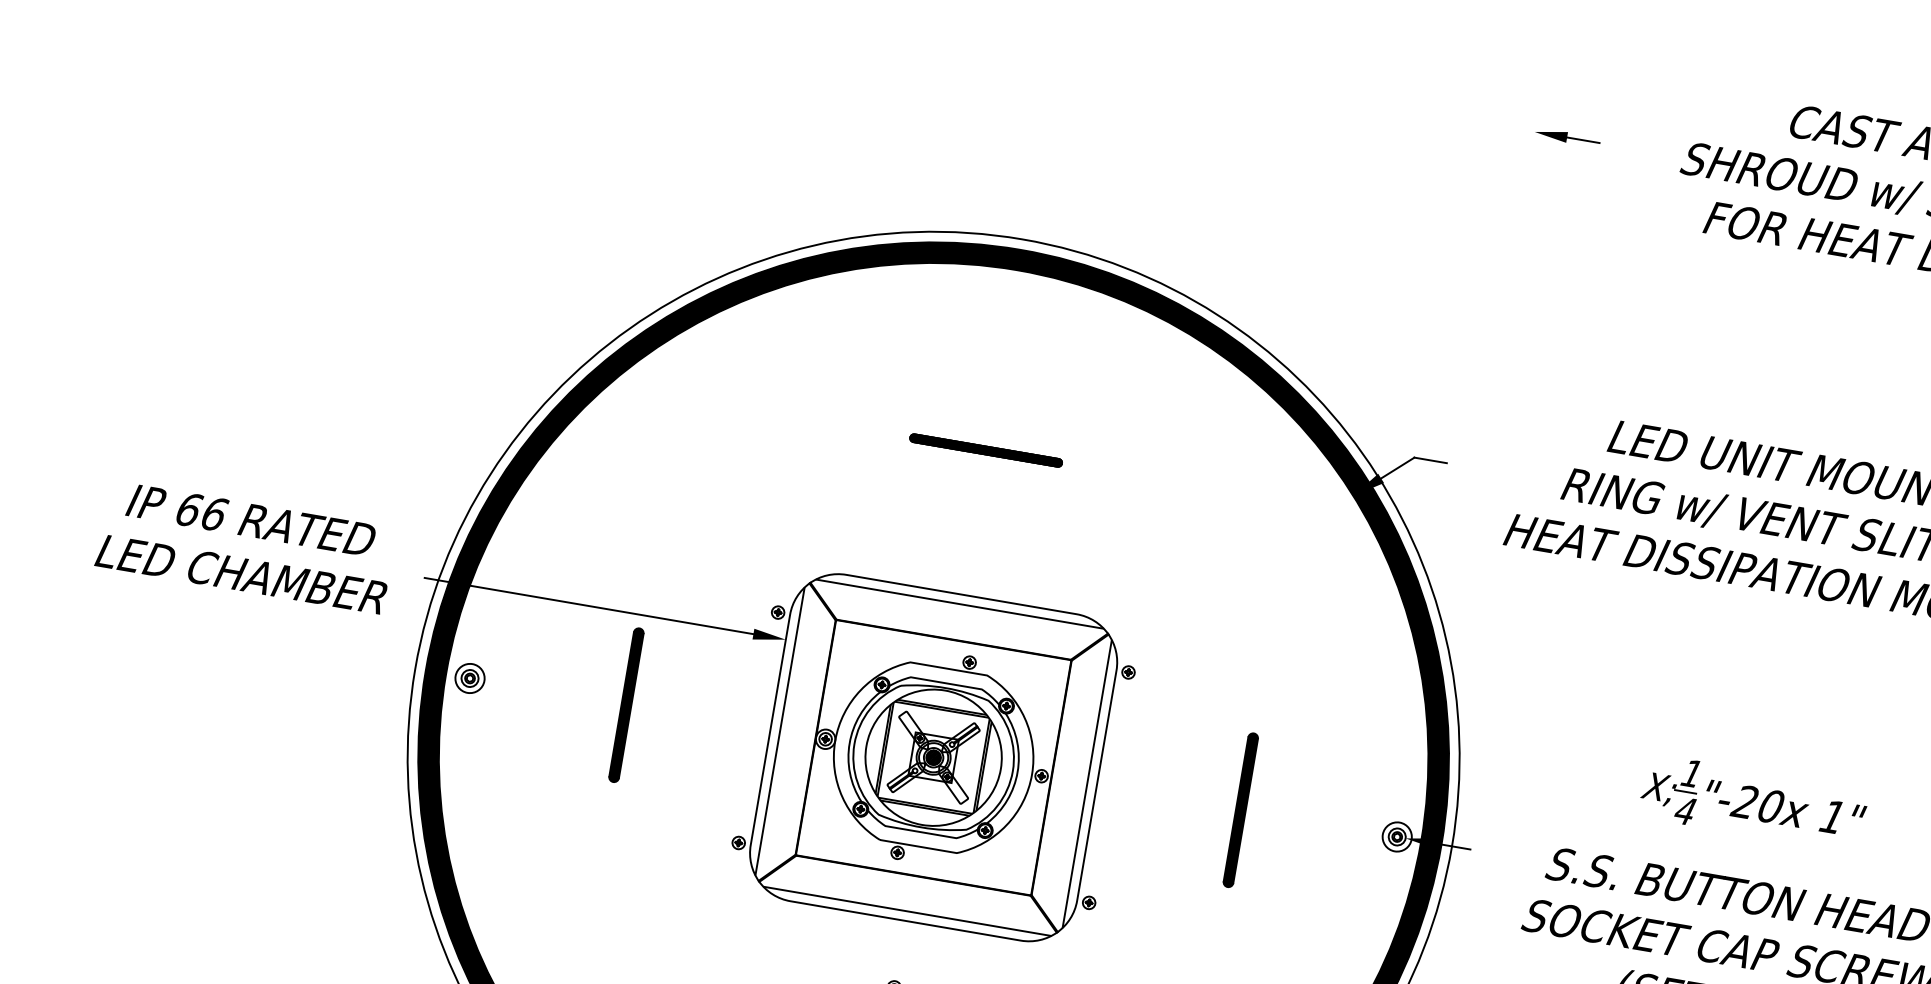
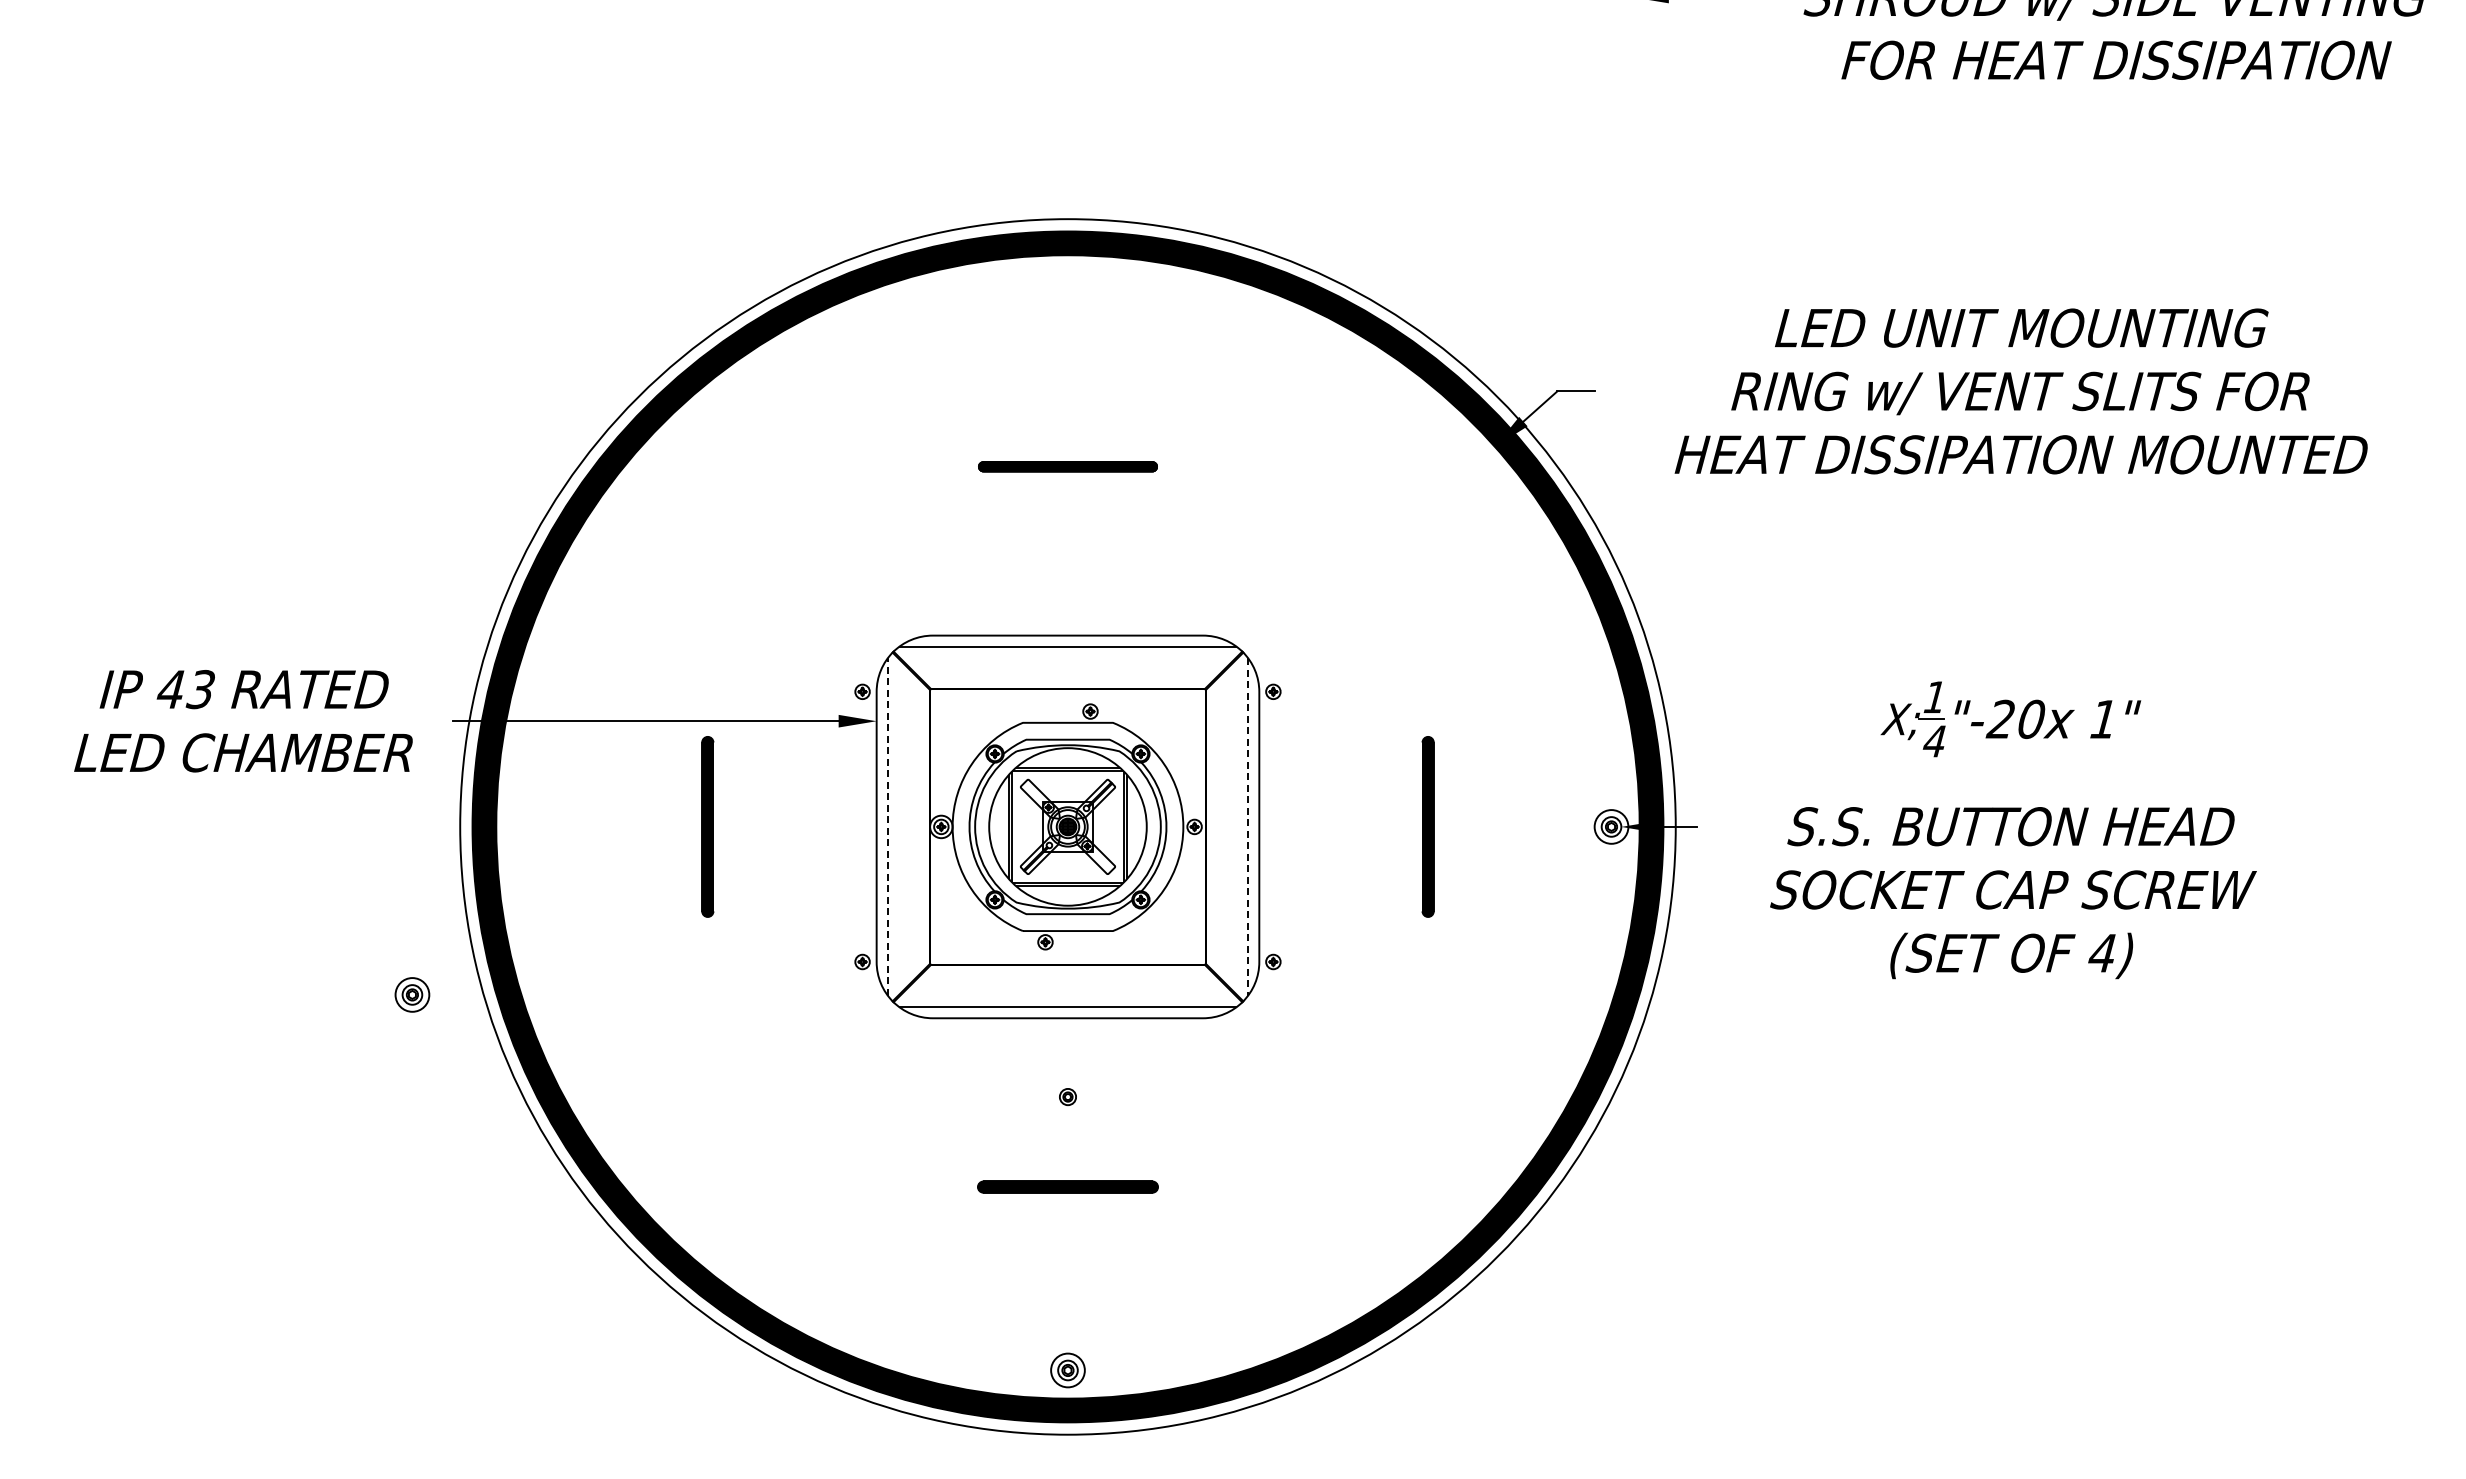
text: (201, 512) -> (186, 689), 66 -> 43
part: (470, 678) -> (412, 994), moved
line: (779, 731) -> (887, 826), solid -> dashed
line: (1087, 783) -> (1248, 826), solid -> dashed

